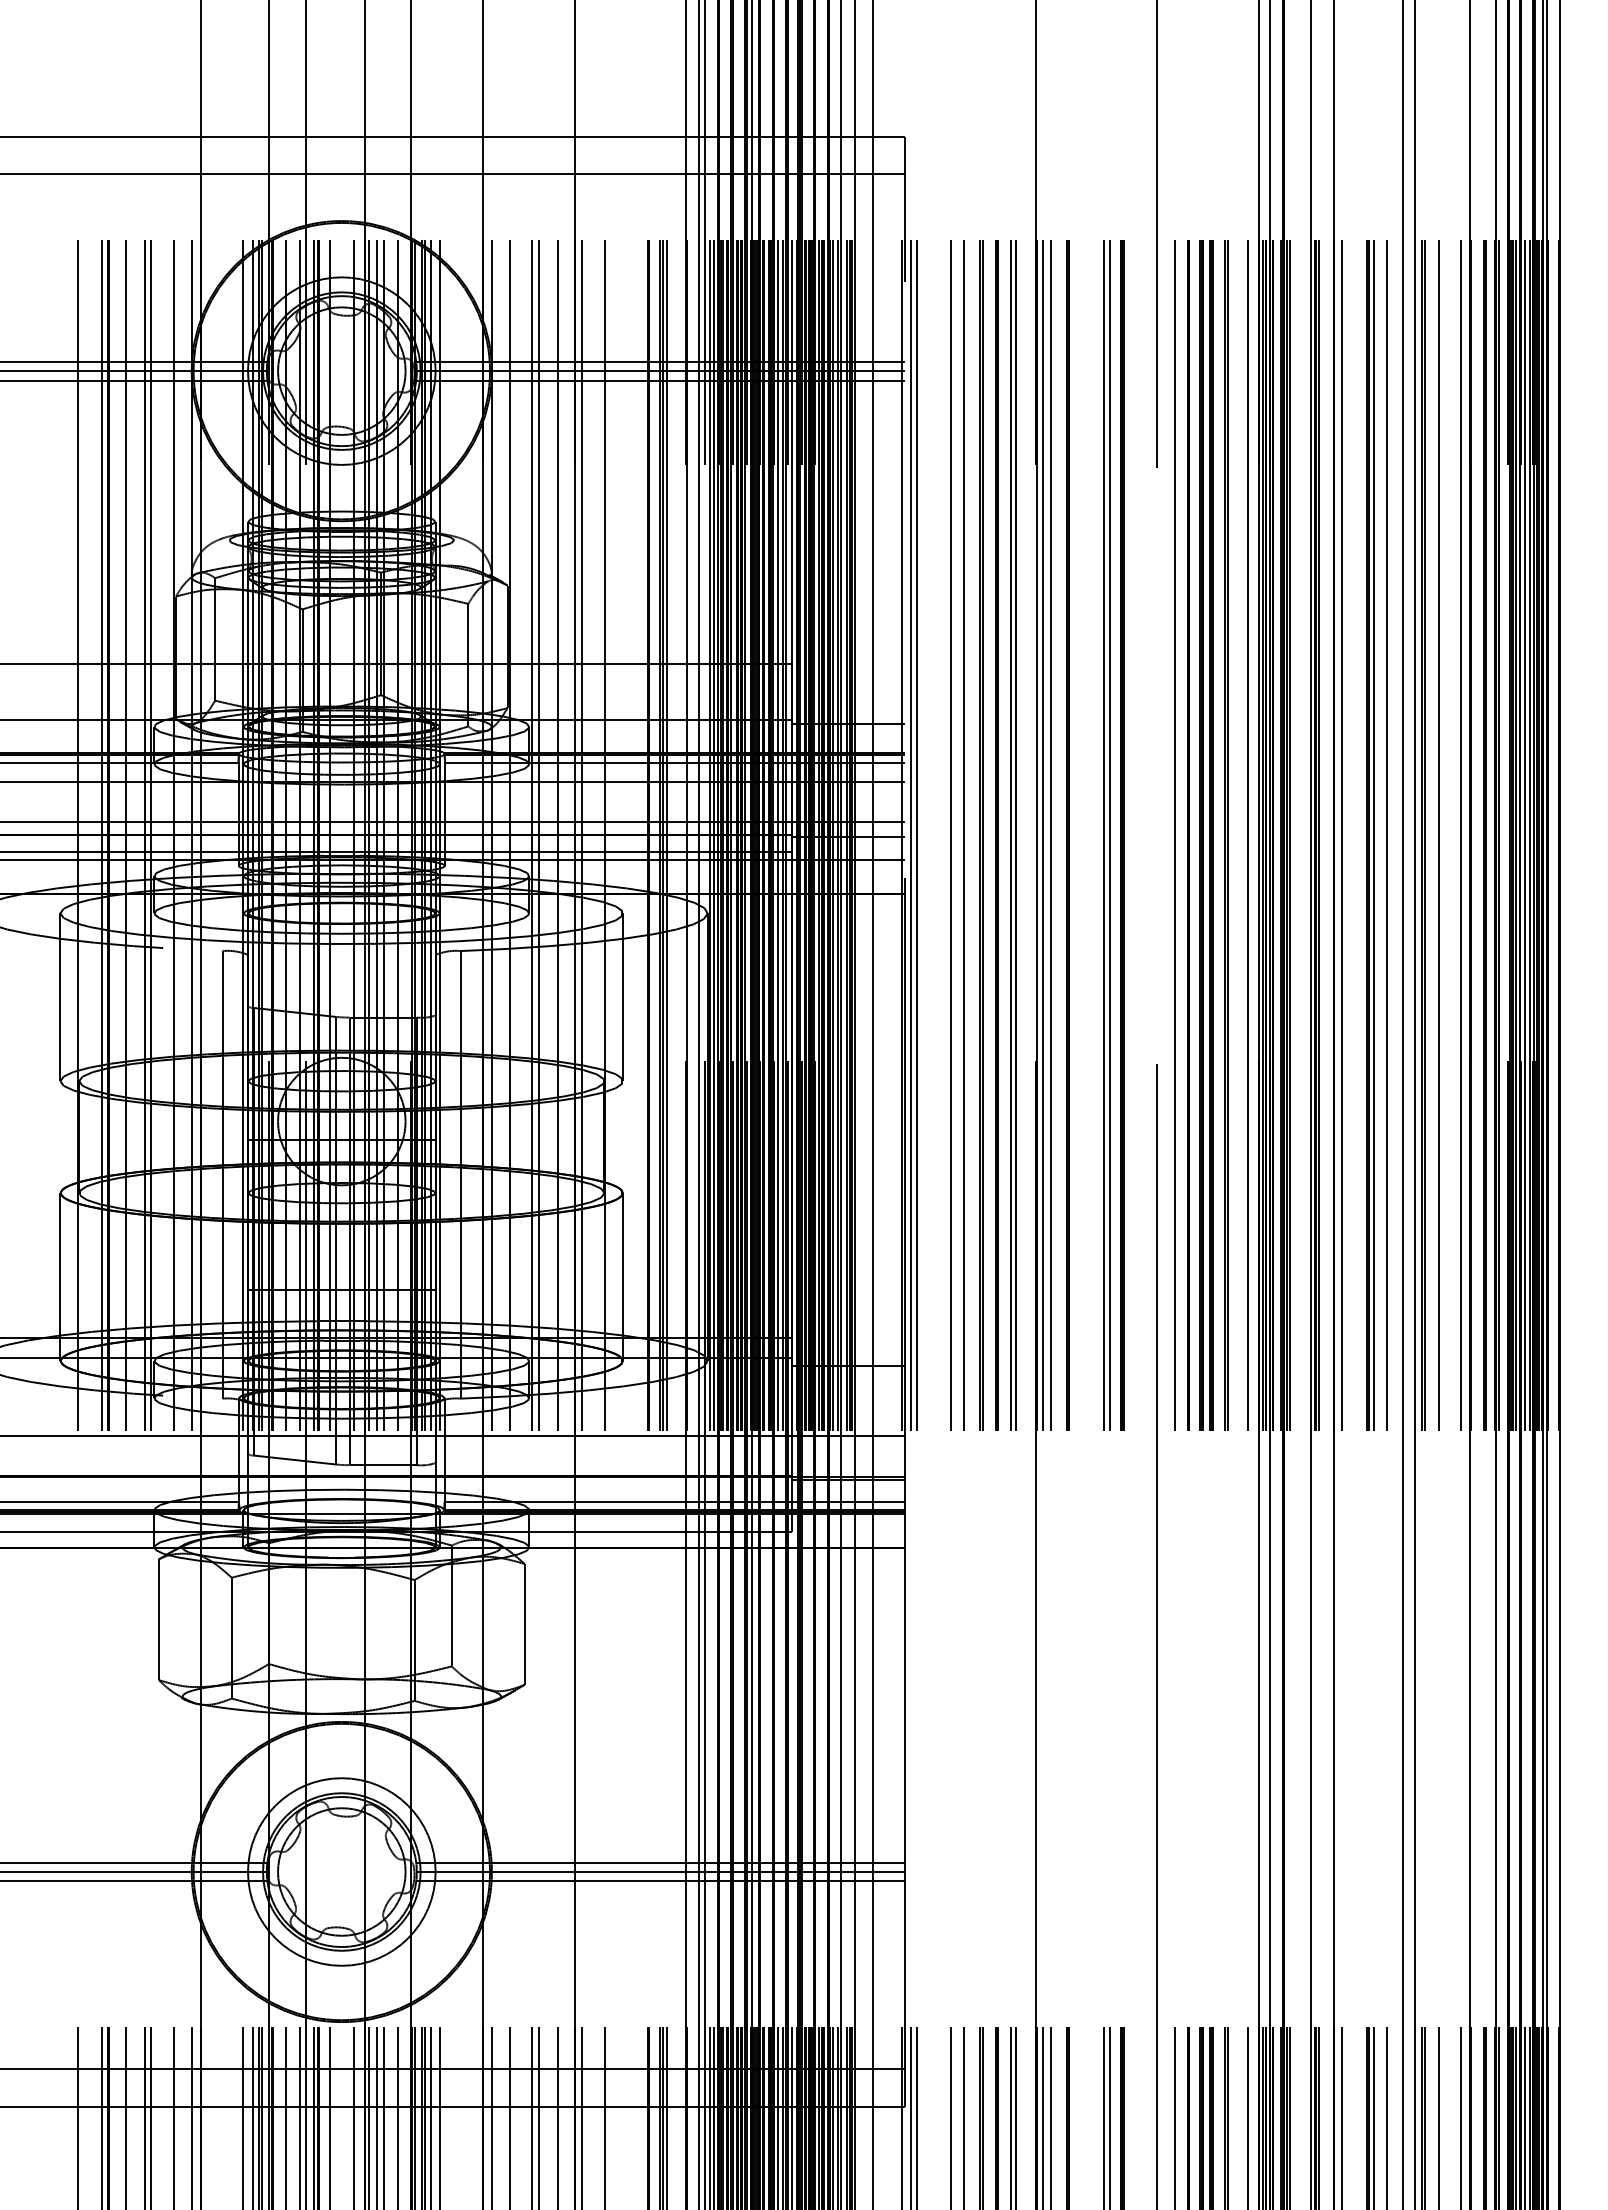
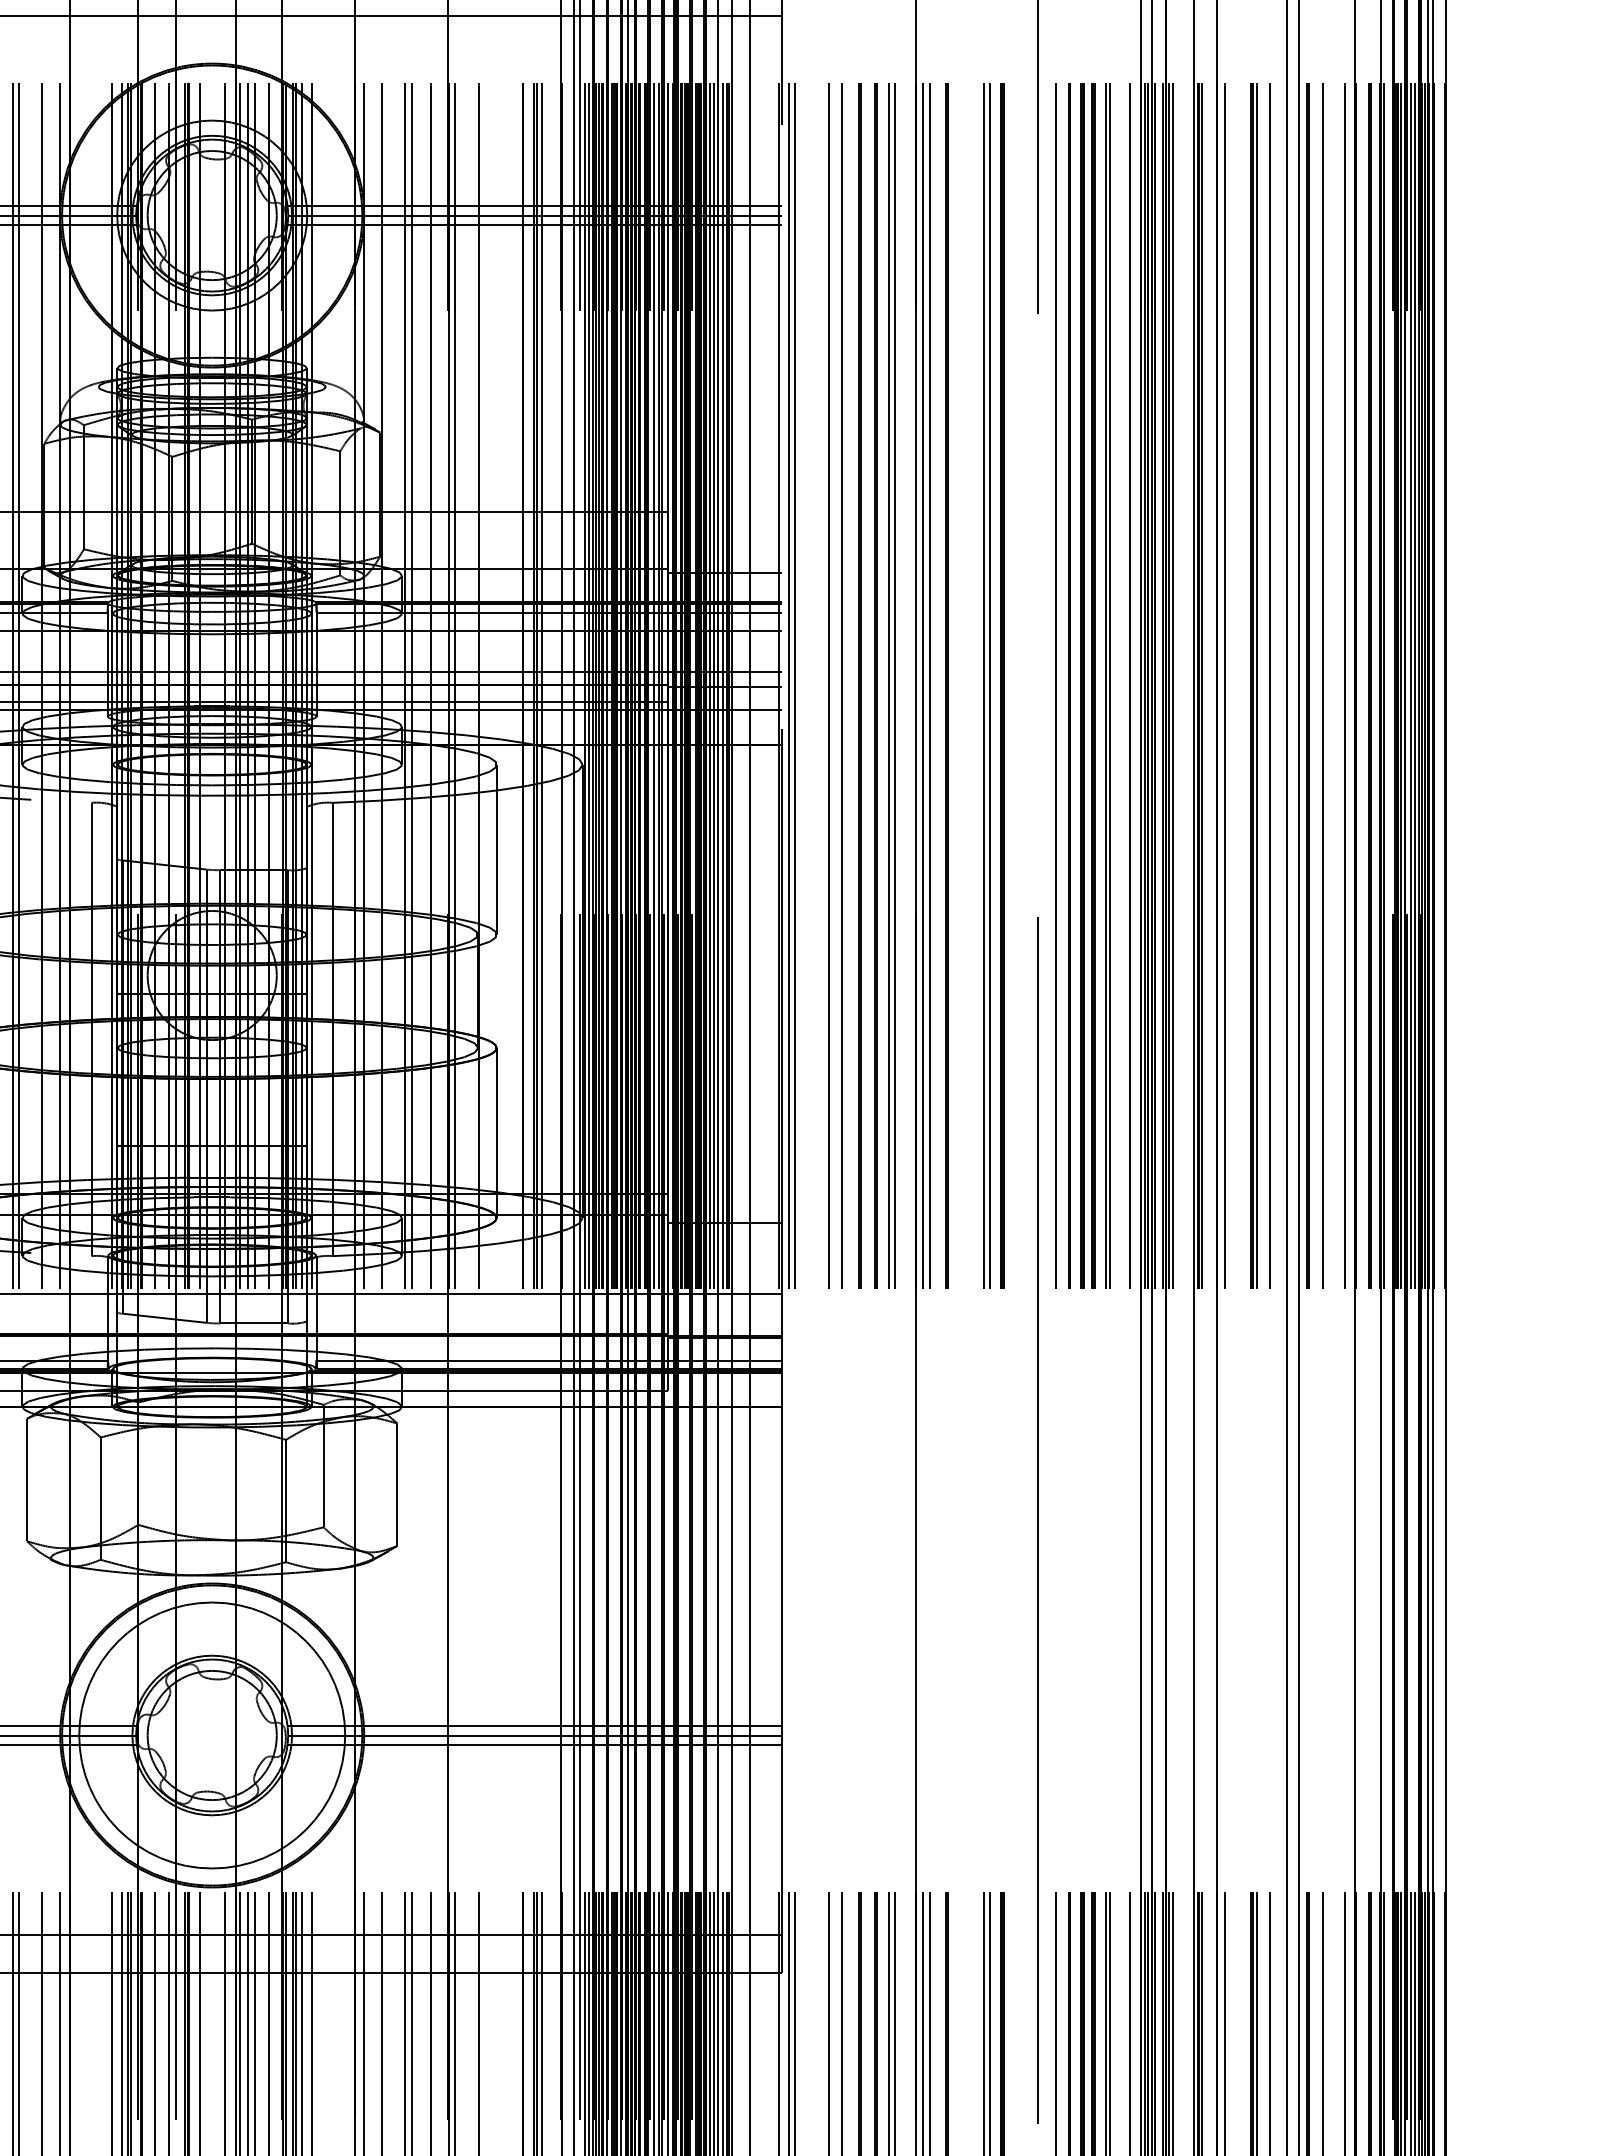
circle: (341, 1871) -> (211, 1734), size x1.4

